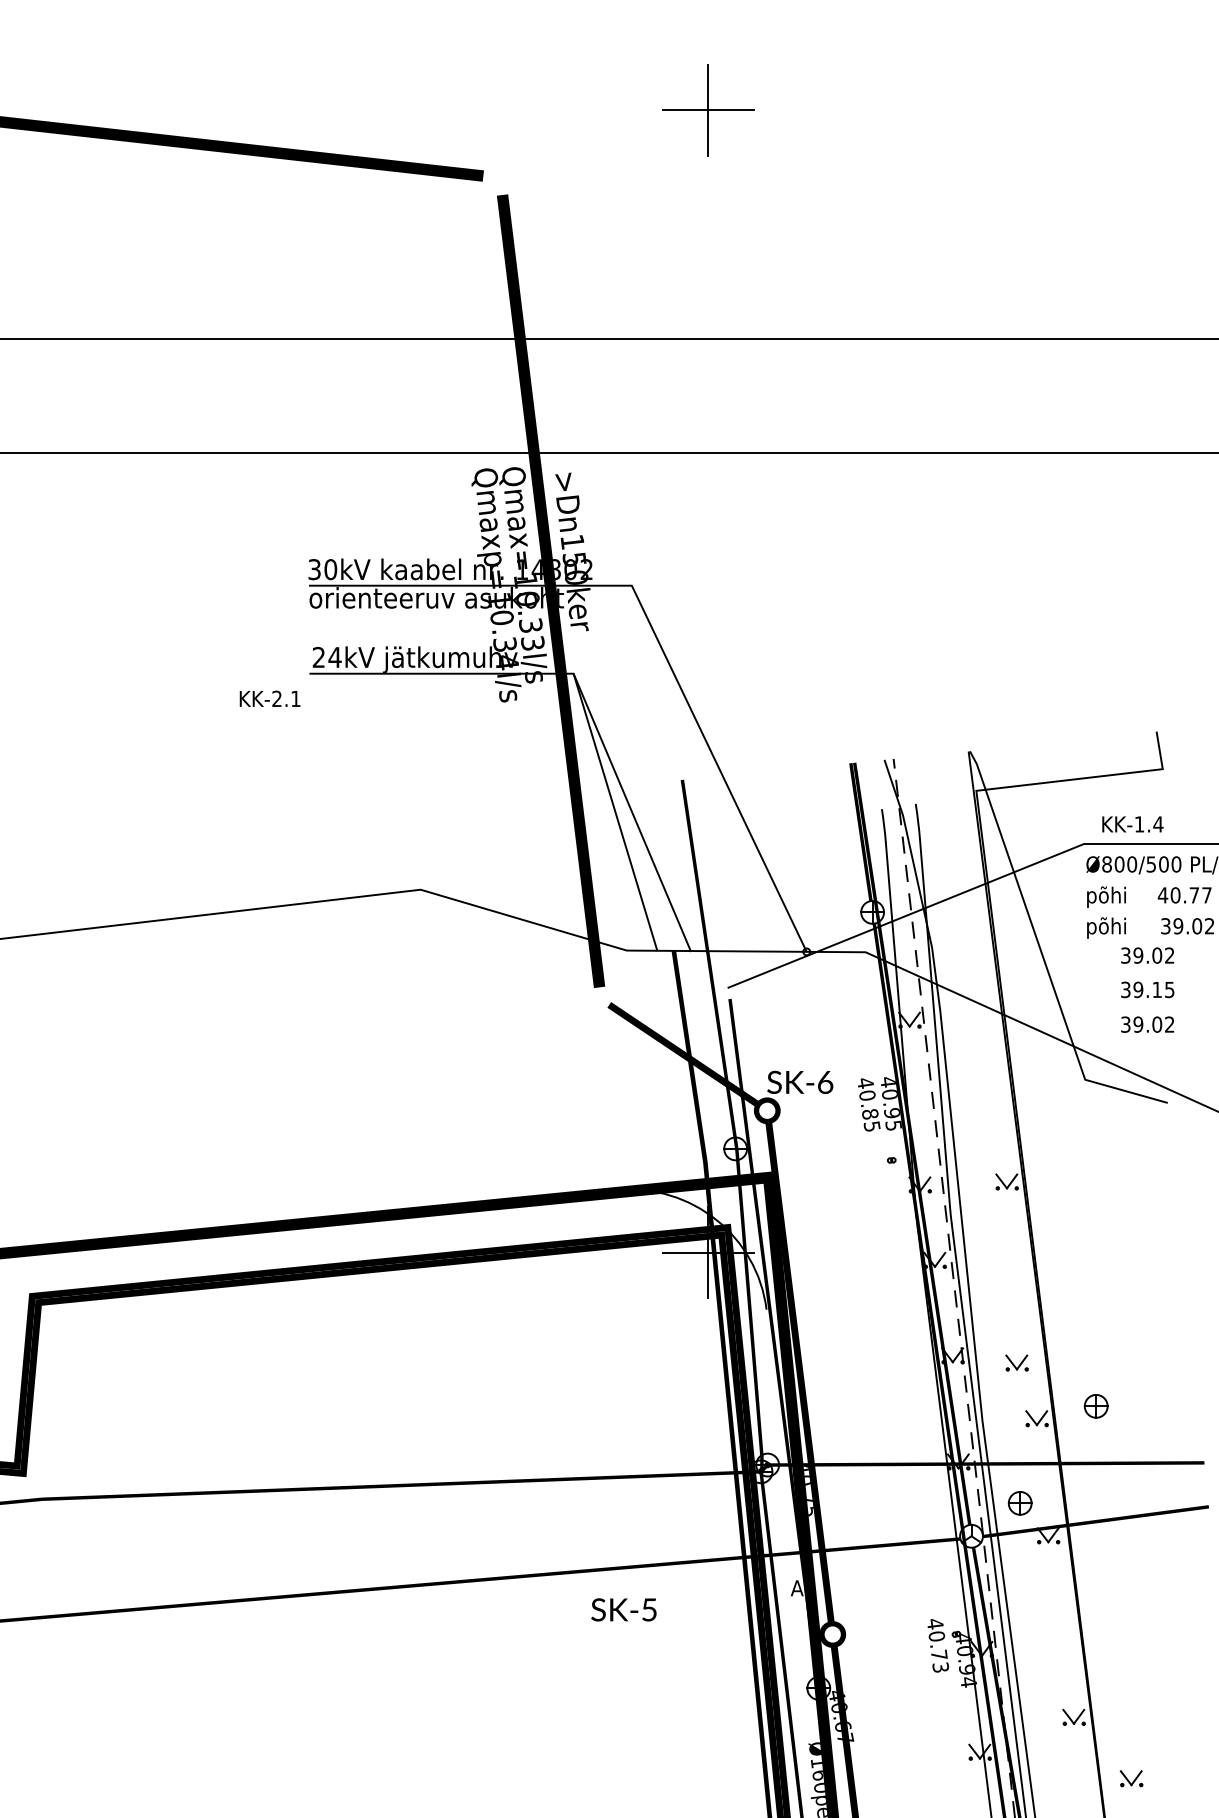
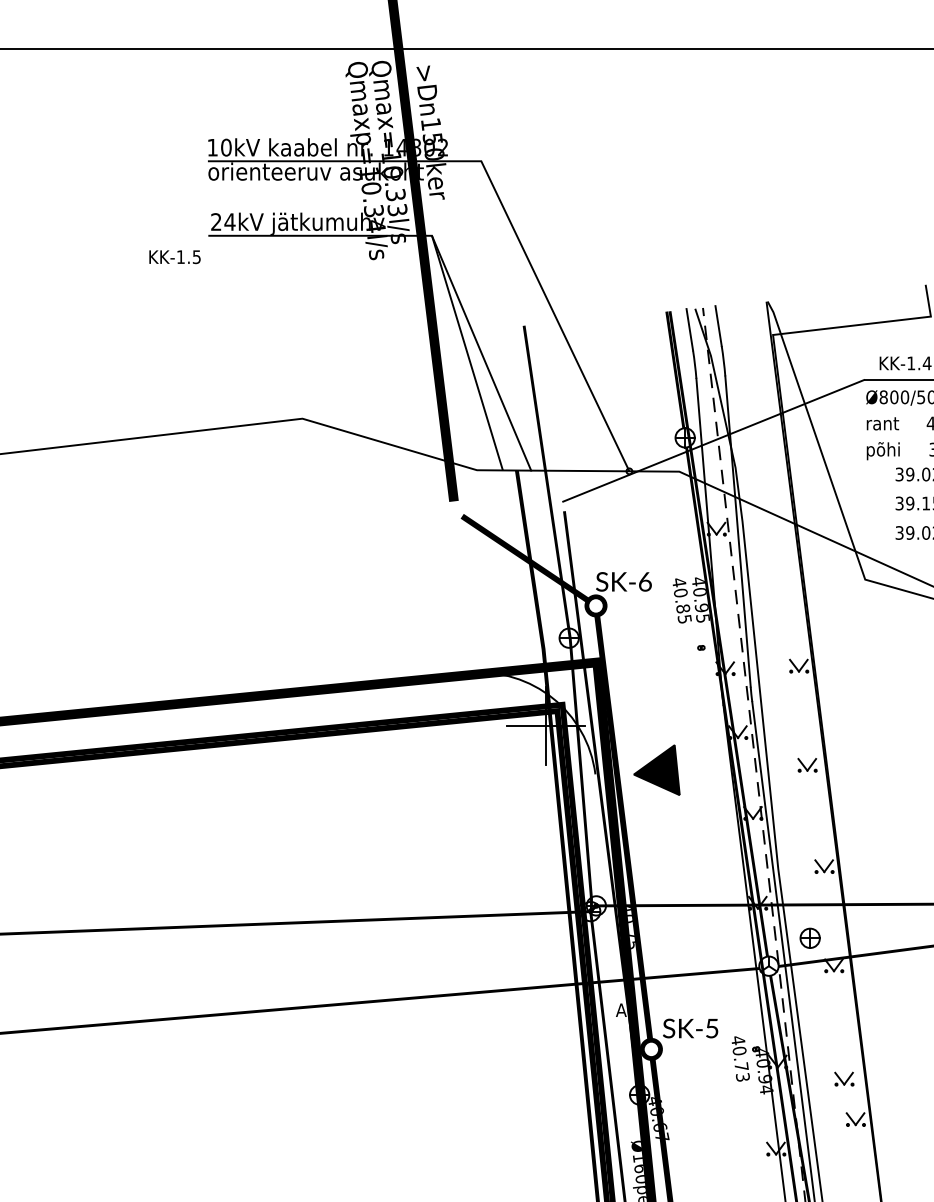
text: (314, 569) -> (212, 147), 30kV -> 10kV
text: (286, 698) -> (188, 256), KK-2.1 -> KK-1.5
line: (911, 779) -> (718, 325), added
line: (877, 784) -> (689, 329), added
text: (1106, 896) -> (883, 424), põhi -> rant
part: (838, 1304) -> (656, 769), added
part: (1016, 1362) -> (807, 764), moved
part: (1095, 1406) -> (873, 856), removed
text: (623, 1609) -> (690, 1028), moved
part: (1131, 1778) -> (844, 1079), moved

